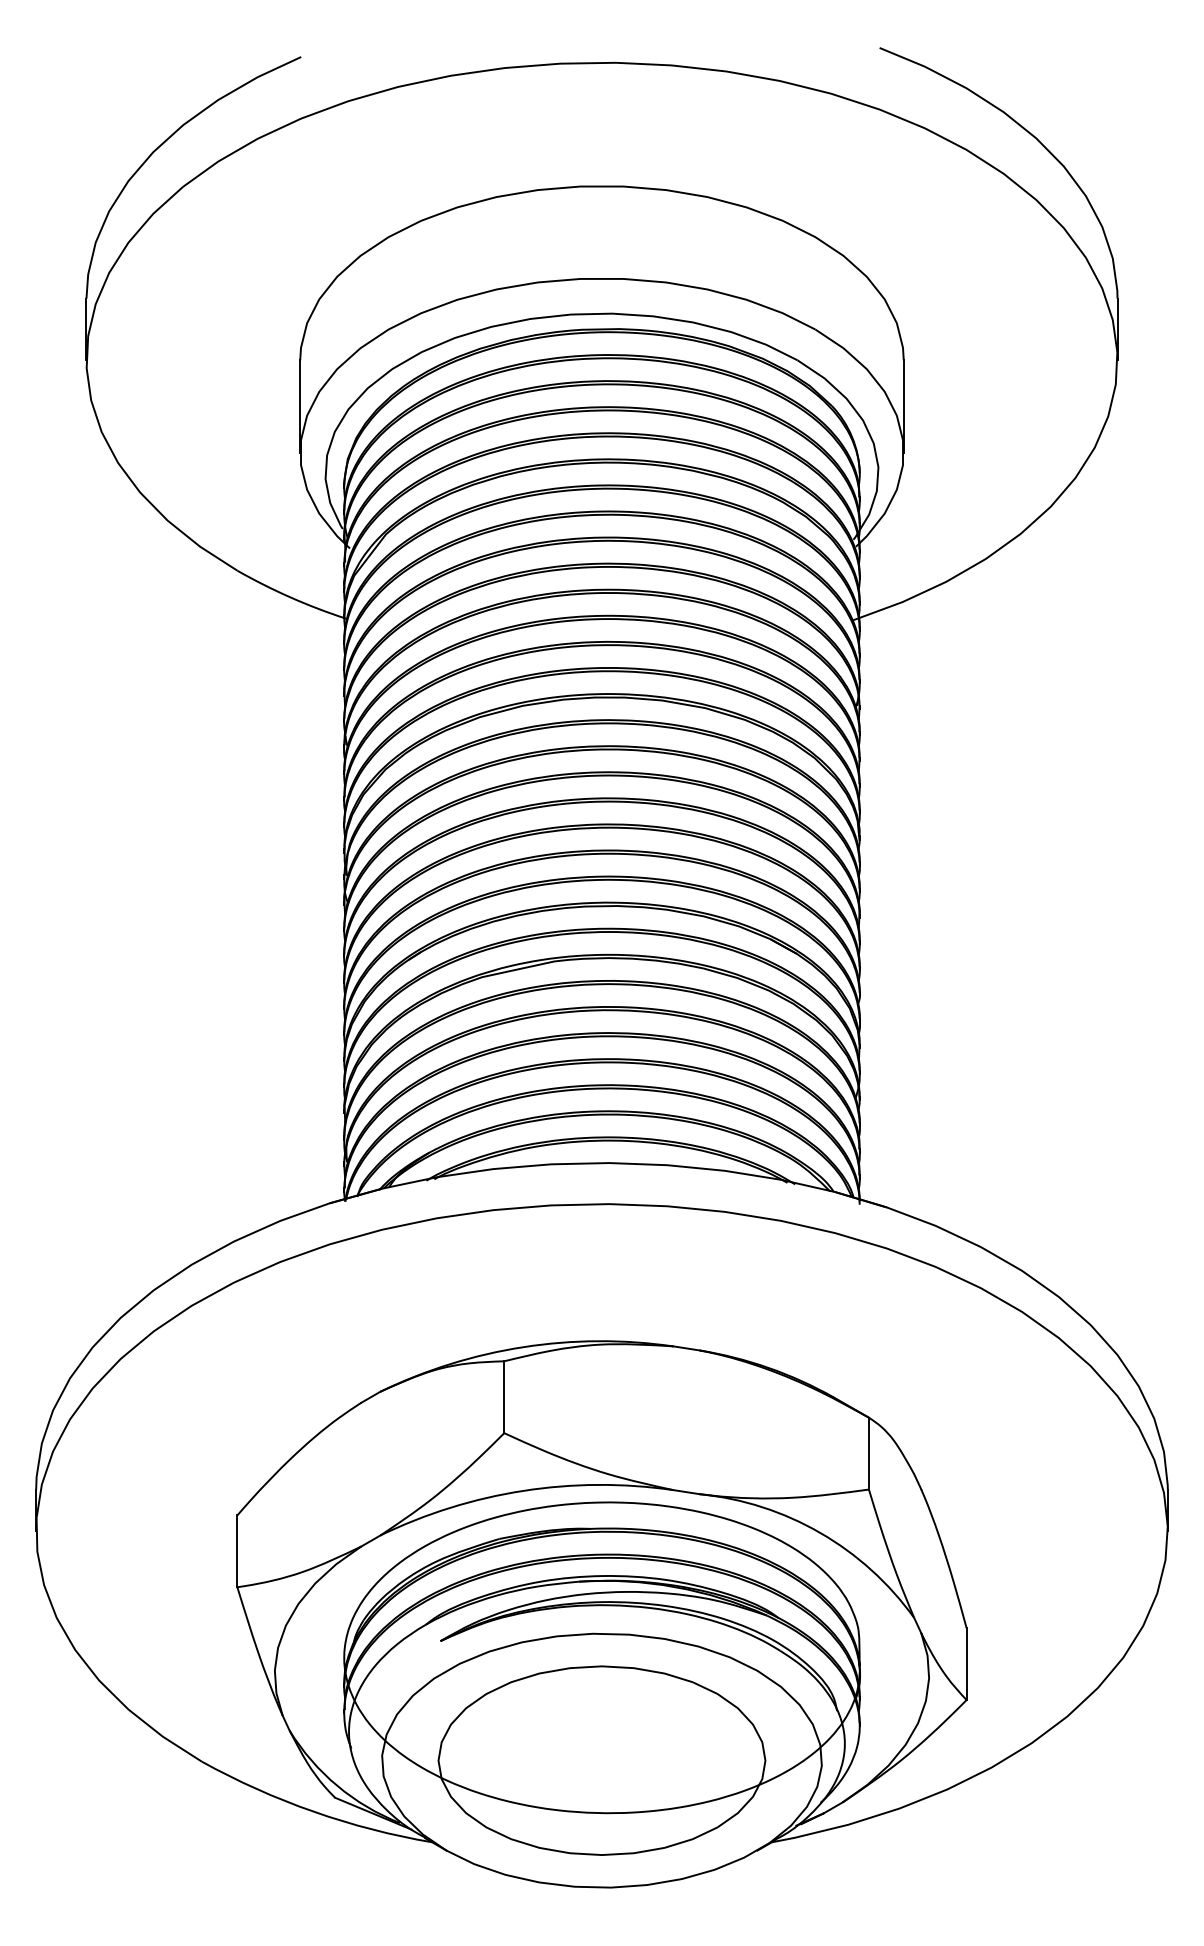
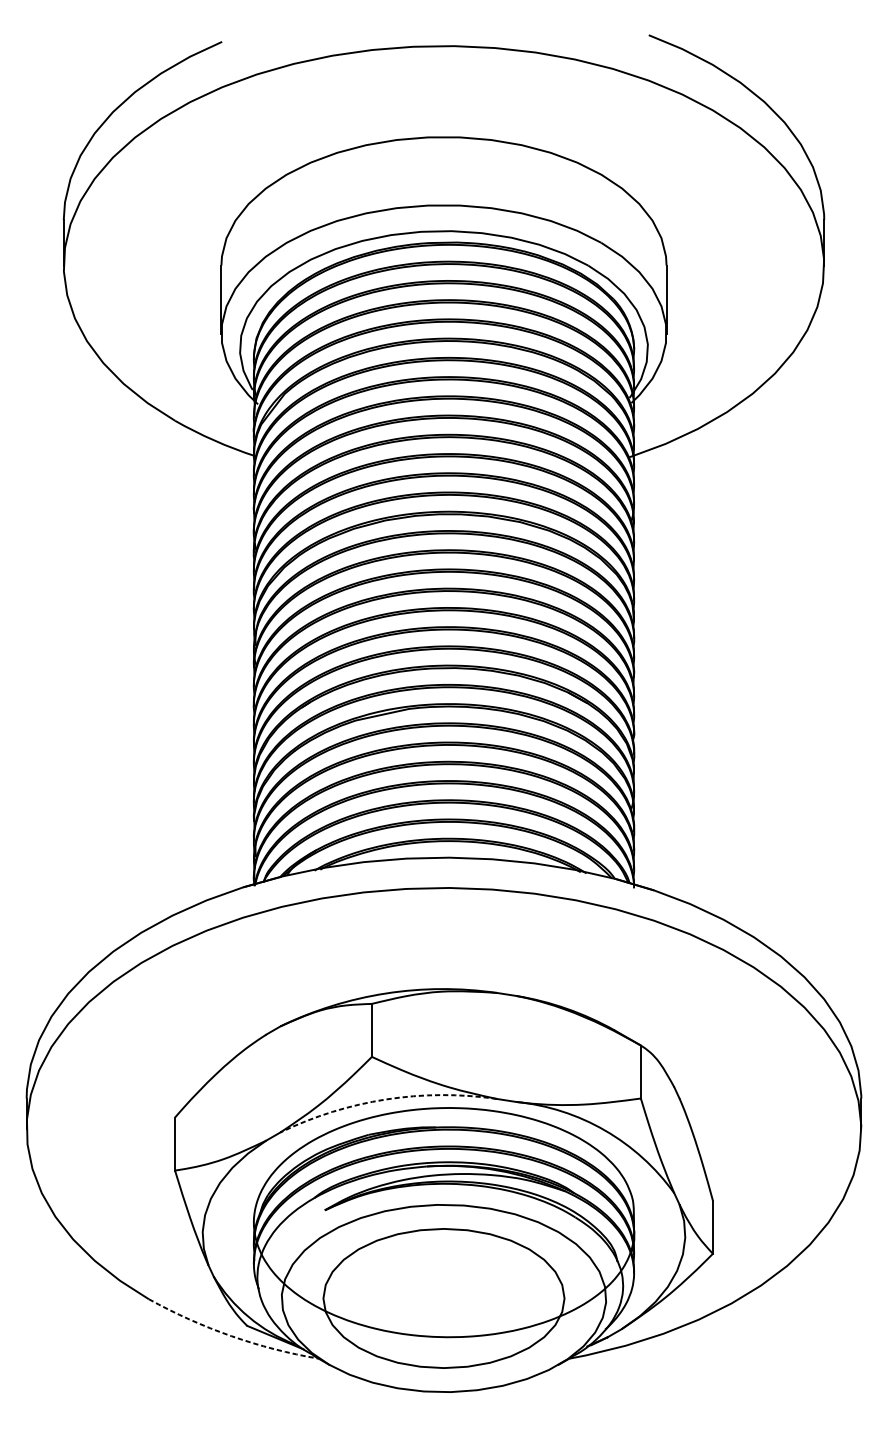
arc: (523, 1490) -> (386, 1099), solid -> dashed
arc: (313, 1811) -> (231, 1335), solid -> dashed

